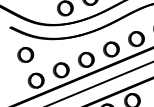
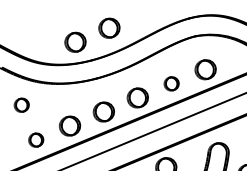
part: (136, 38) -> (171, 83), size x0.7
part: (25, 54) -> (21, 104), size x0.7
part: (36, 80) -> (36, 139), size x0.7

